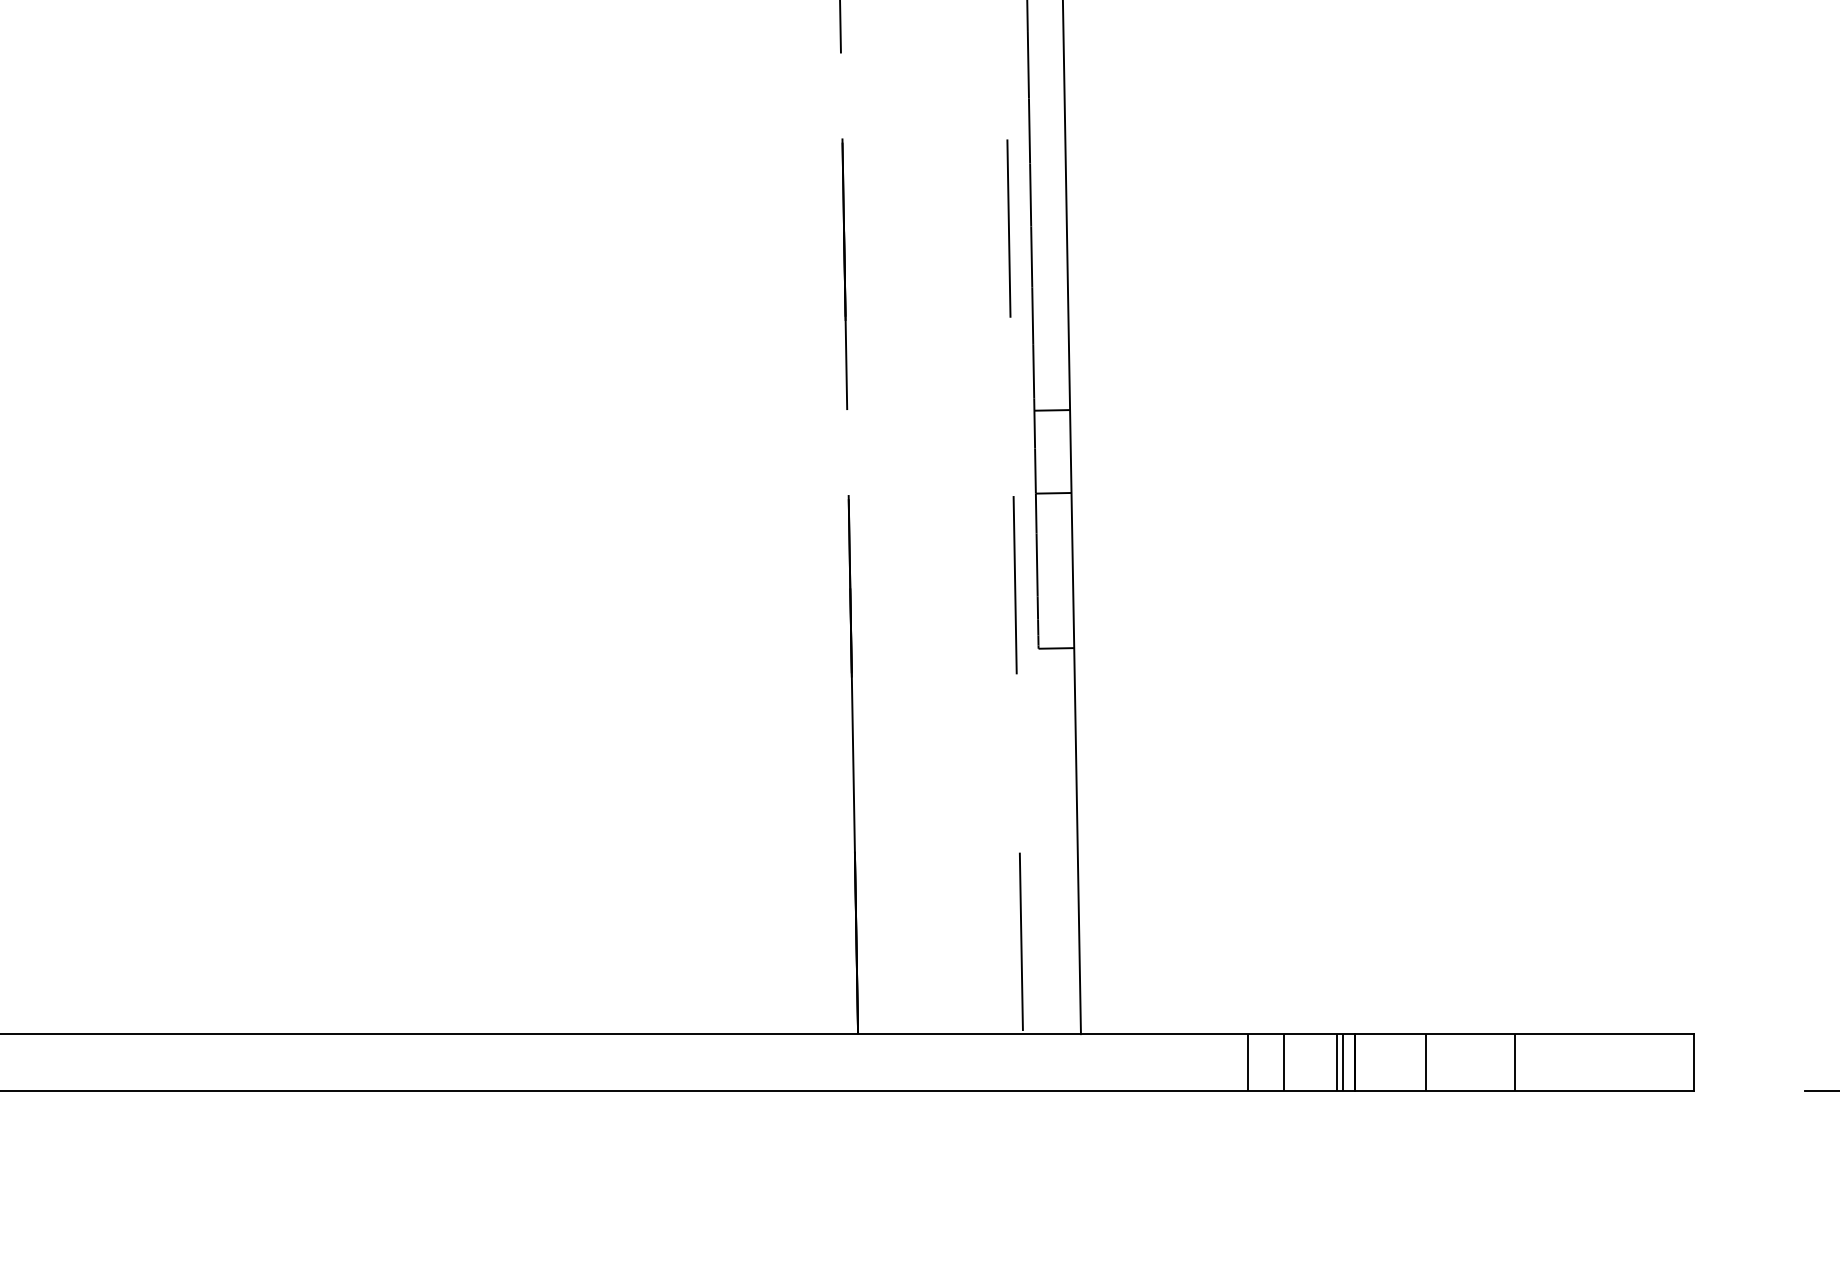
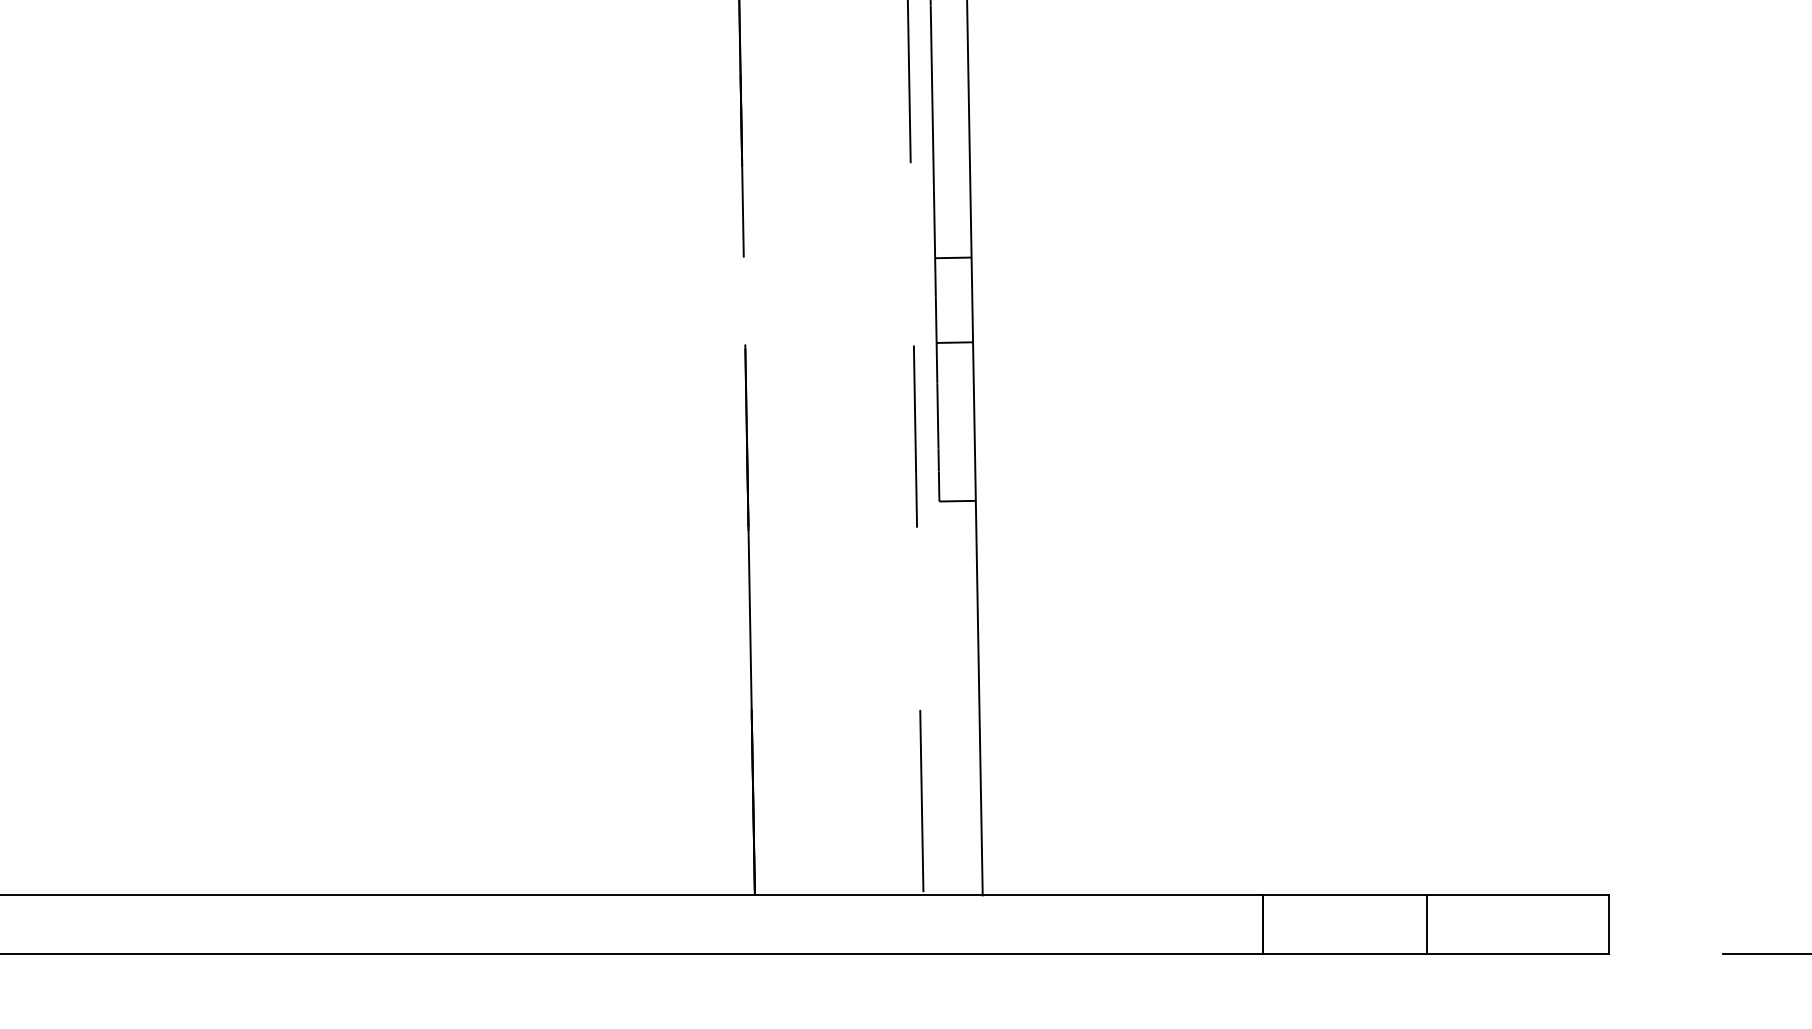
line: (1247, 1062) -> (1152, 924), removed
line: (1283, 1062) -> (1189, 924), removed
line: (1336, 1062) -> (1243, 924), removed
line: (1343, 1062) -> (1251, 924), removed
line: (1425, 1062) -> (1334, 924), removed

